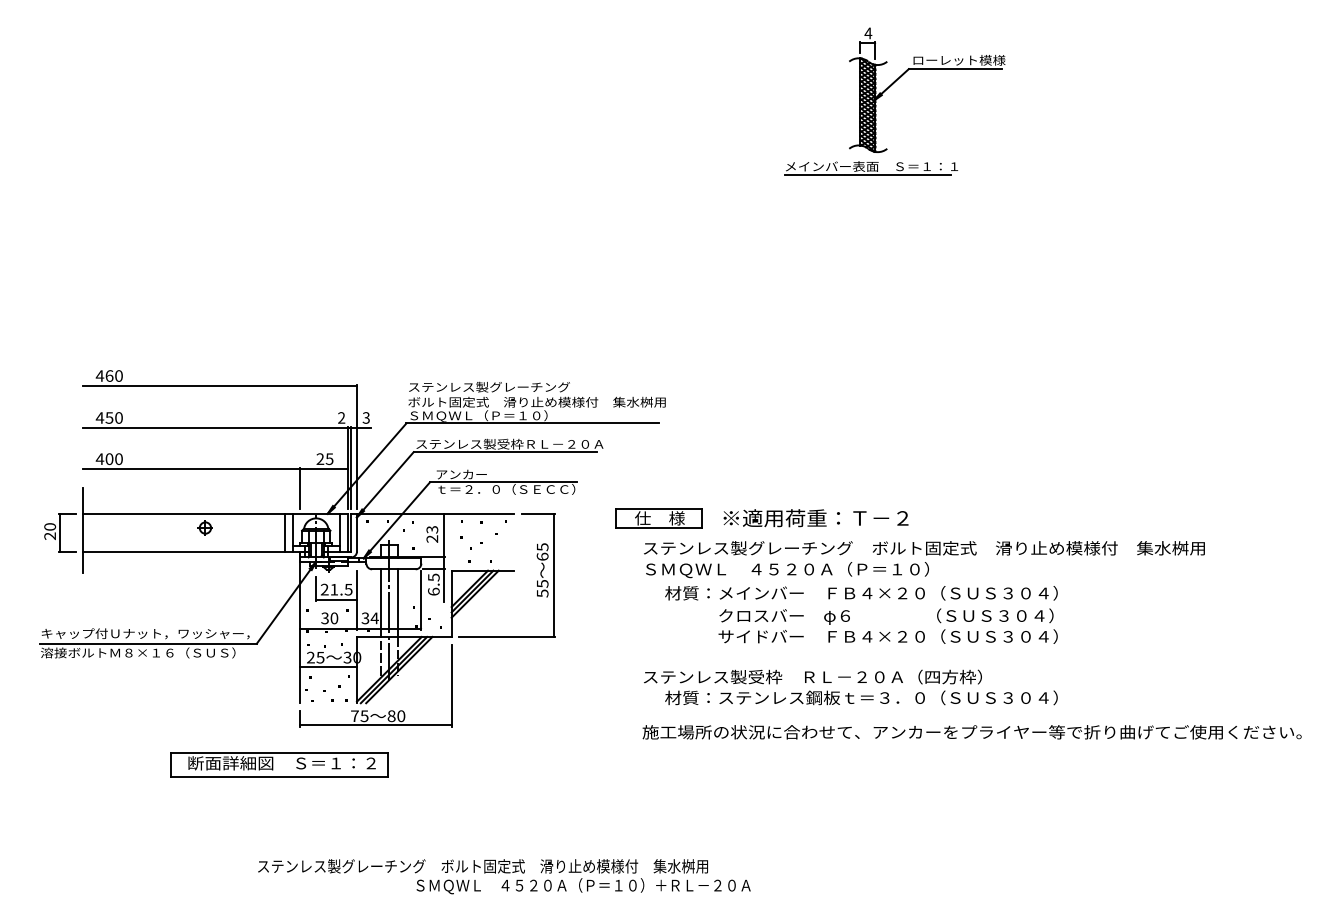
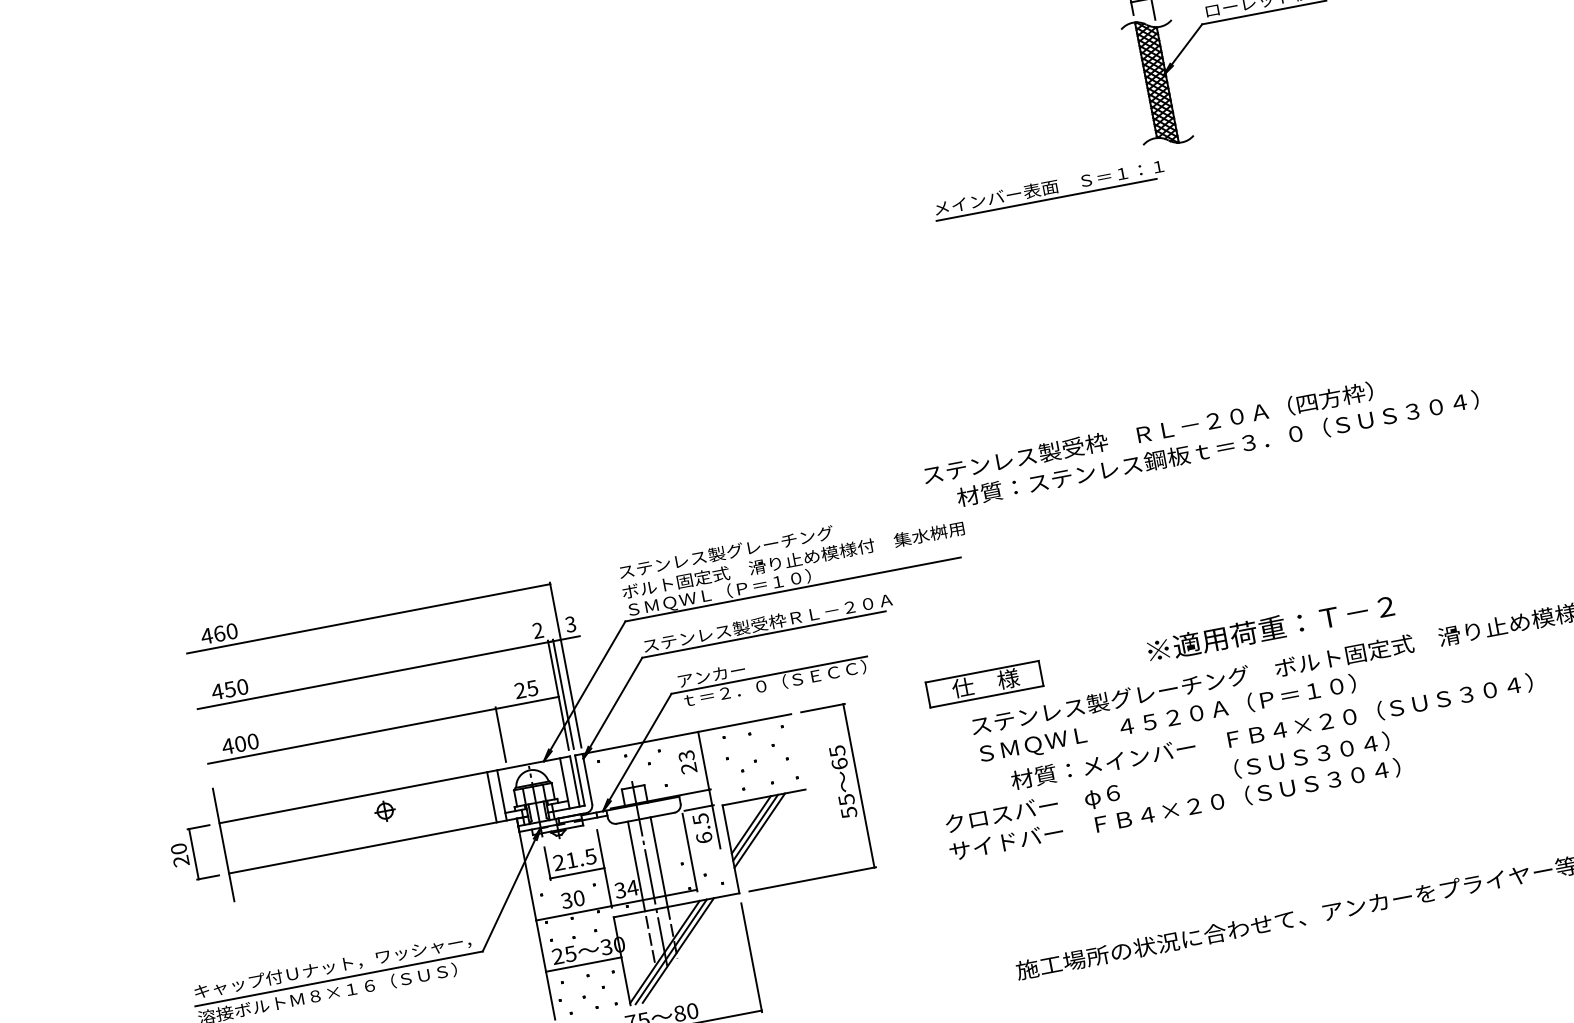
part: (871, 168) -> (1049, 190), moved
text: (815, 518) -> (1270, 629), moved
text: (887, 625) -> (1171, 795), moved
text: (850, 687) -> (1200, 437), moved

